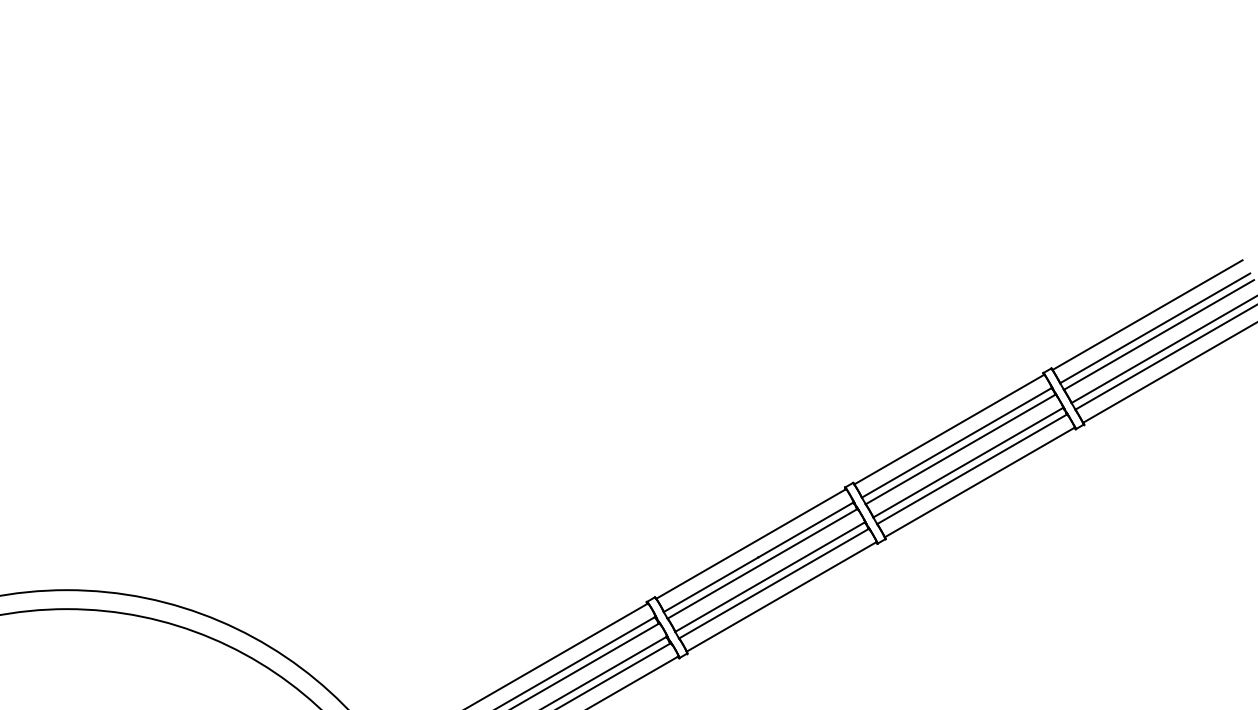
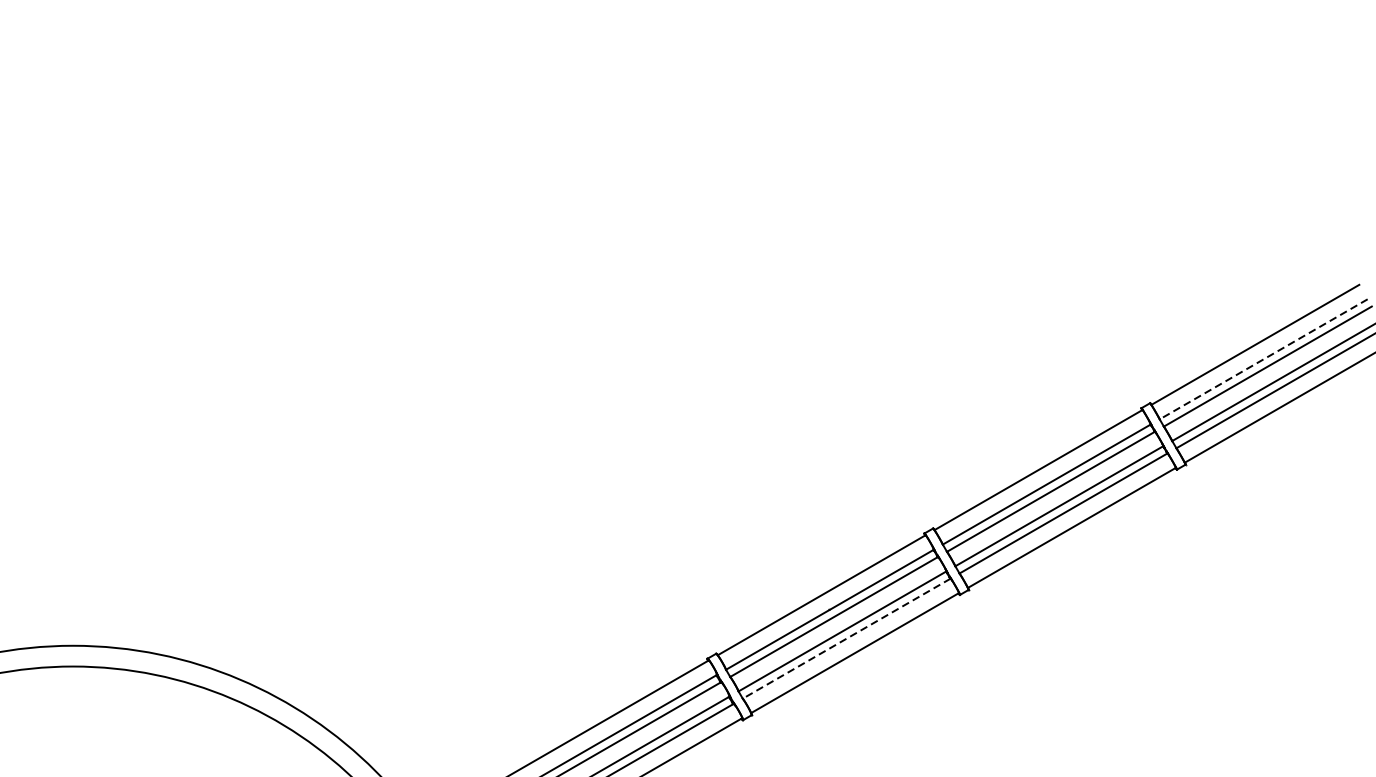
line: (1155, 328) -> (1264, 359), solid -> dashed
line: (774, 583) -> (847, 638), solid -> dashed

